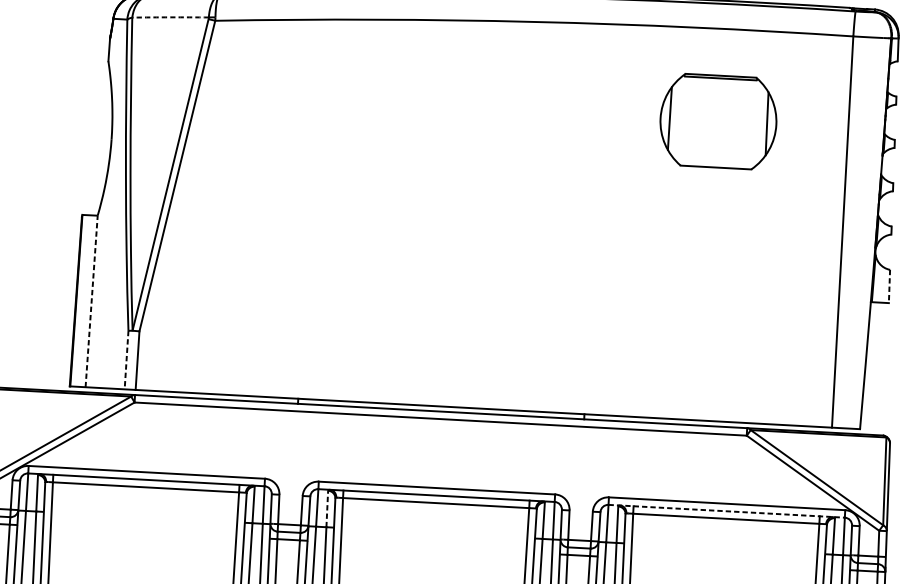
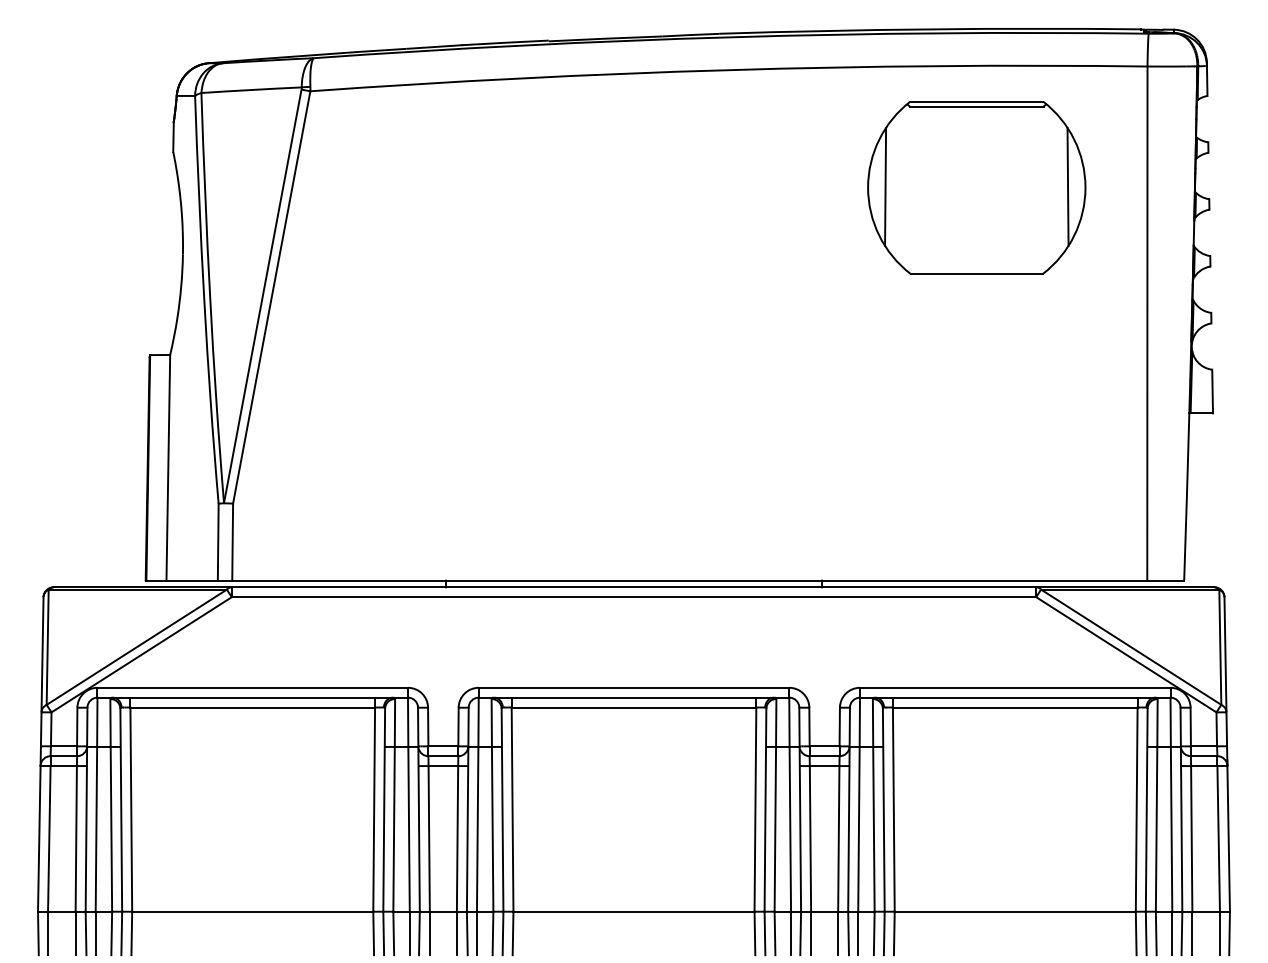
arc: (170, 16) -> (251, 89), dashed -> solid
part: (718, 121) -> (976, 187), size x1.43
line: (889, 286) -> (1212, 391), dashed -> solid
line: (91, 301) -> (168, 467), dashed -> solid
line: (126, 360) -> (218, 542), dashed -> solid
line: (327, 509) -> (491, 723), dashed -> solid
line: (726, 511) -> (1015, 697), dashed -> solid

